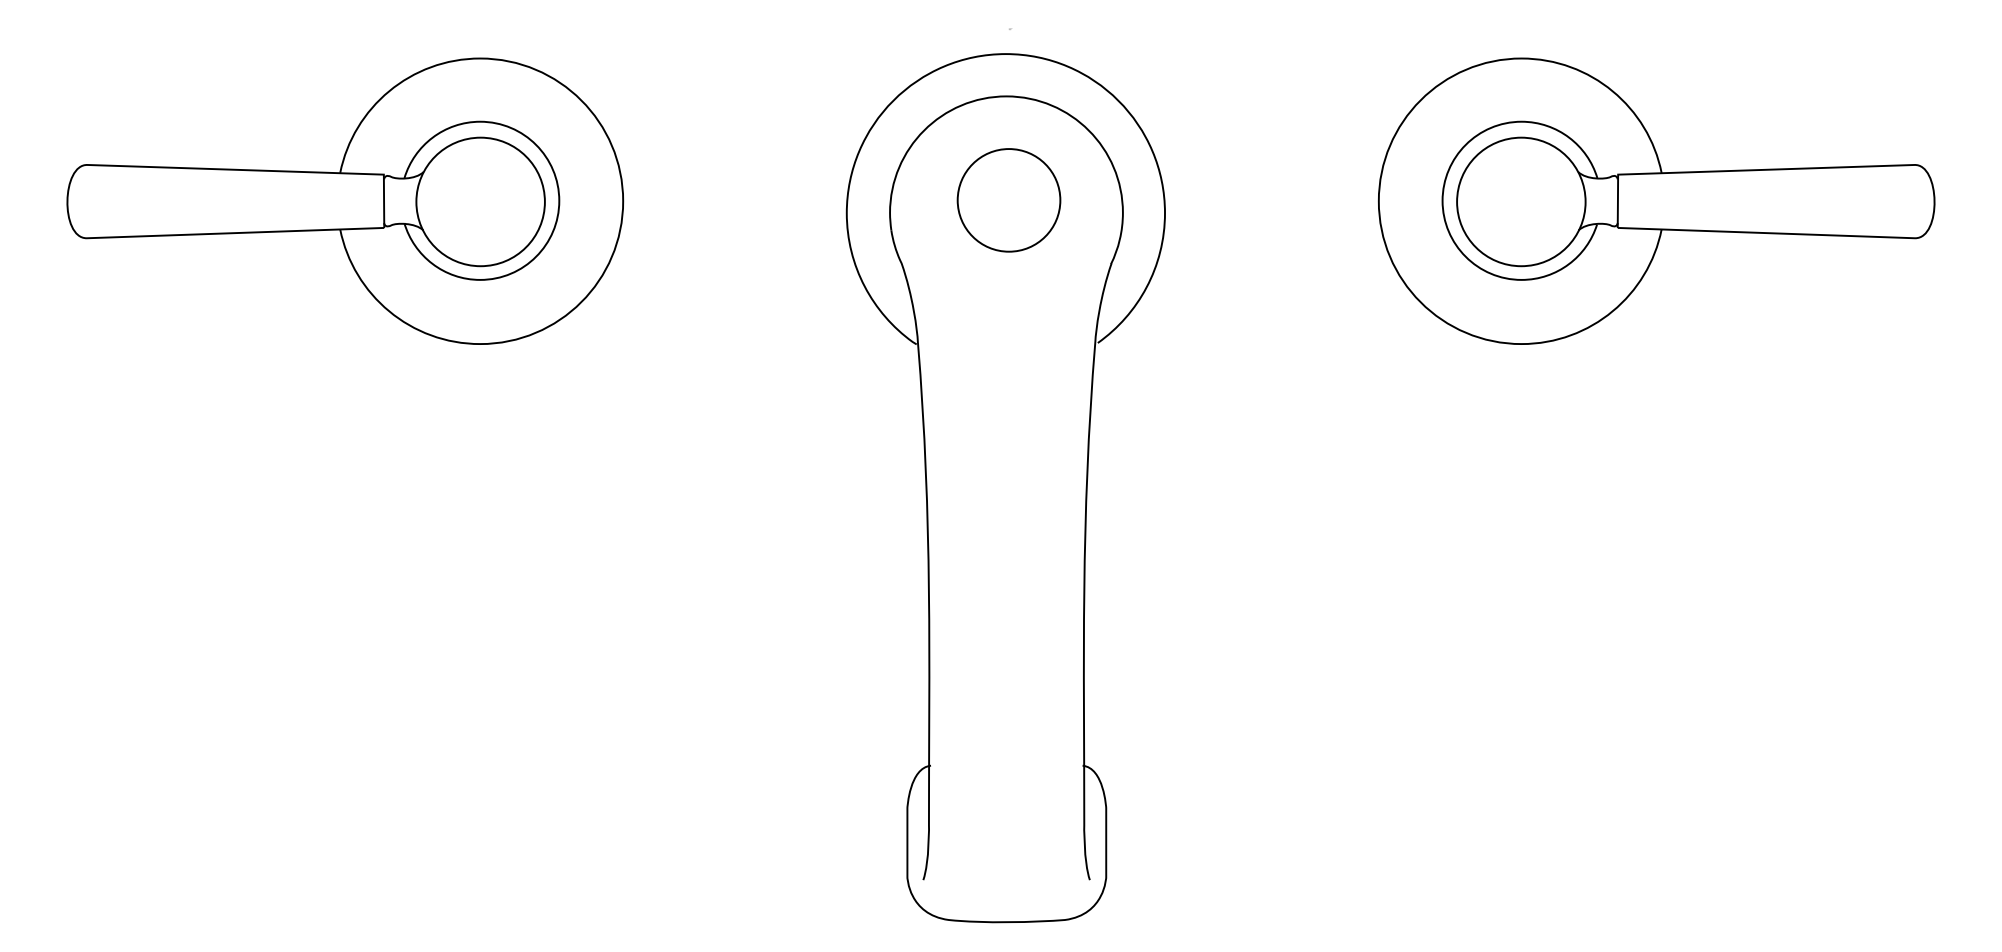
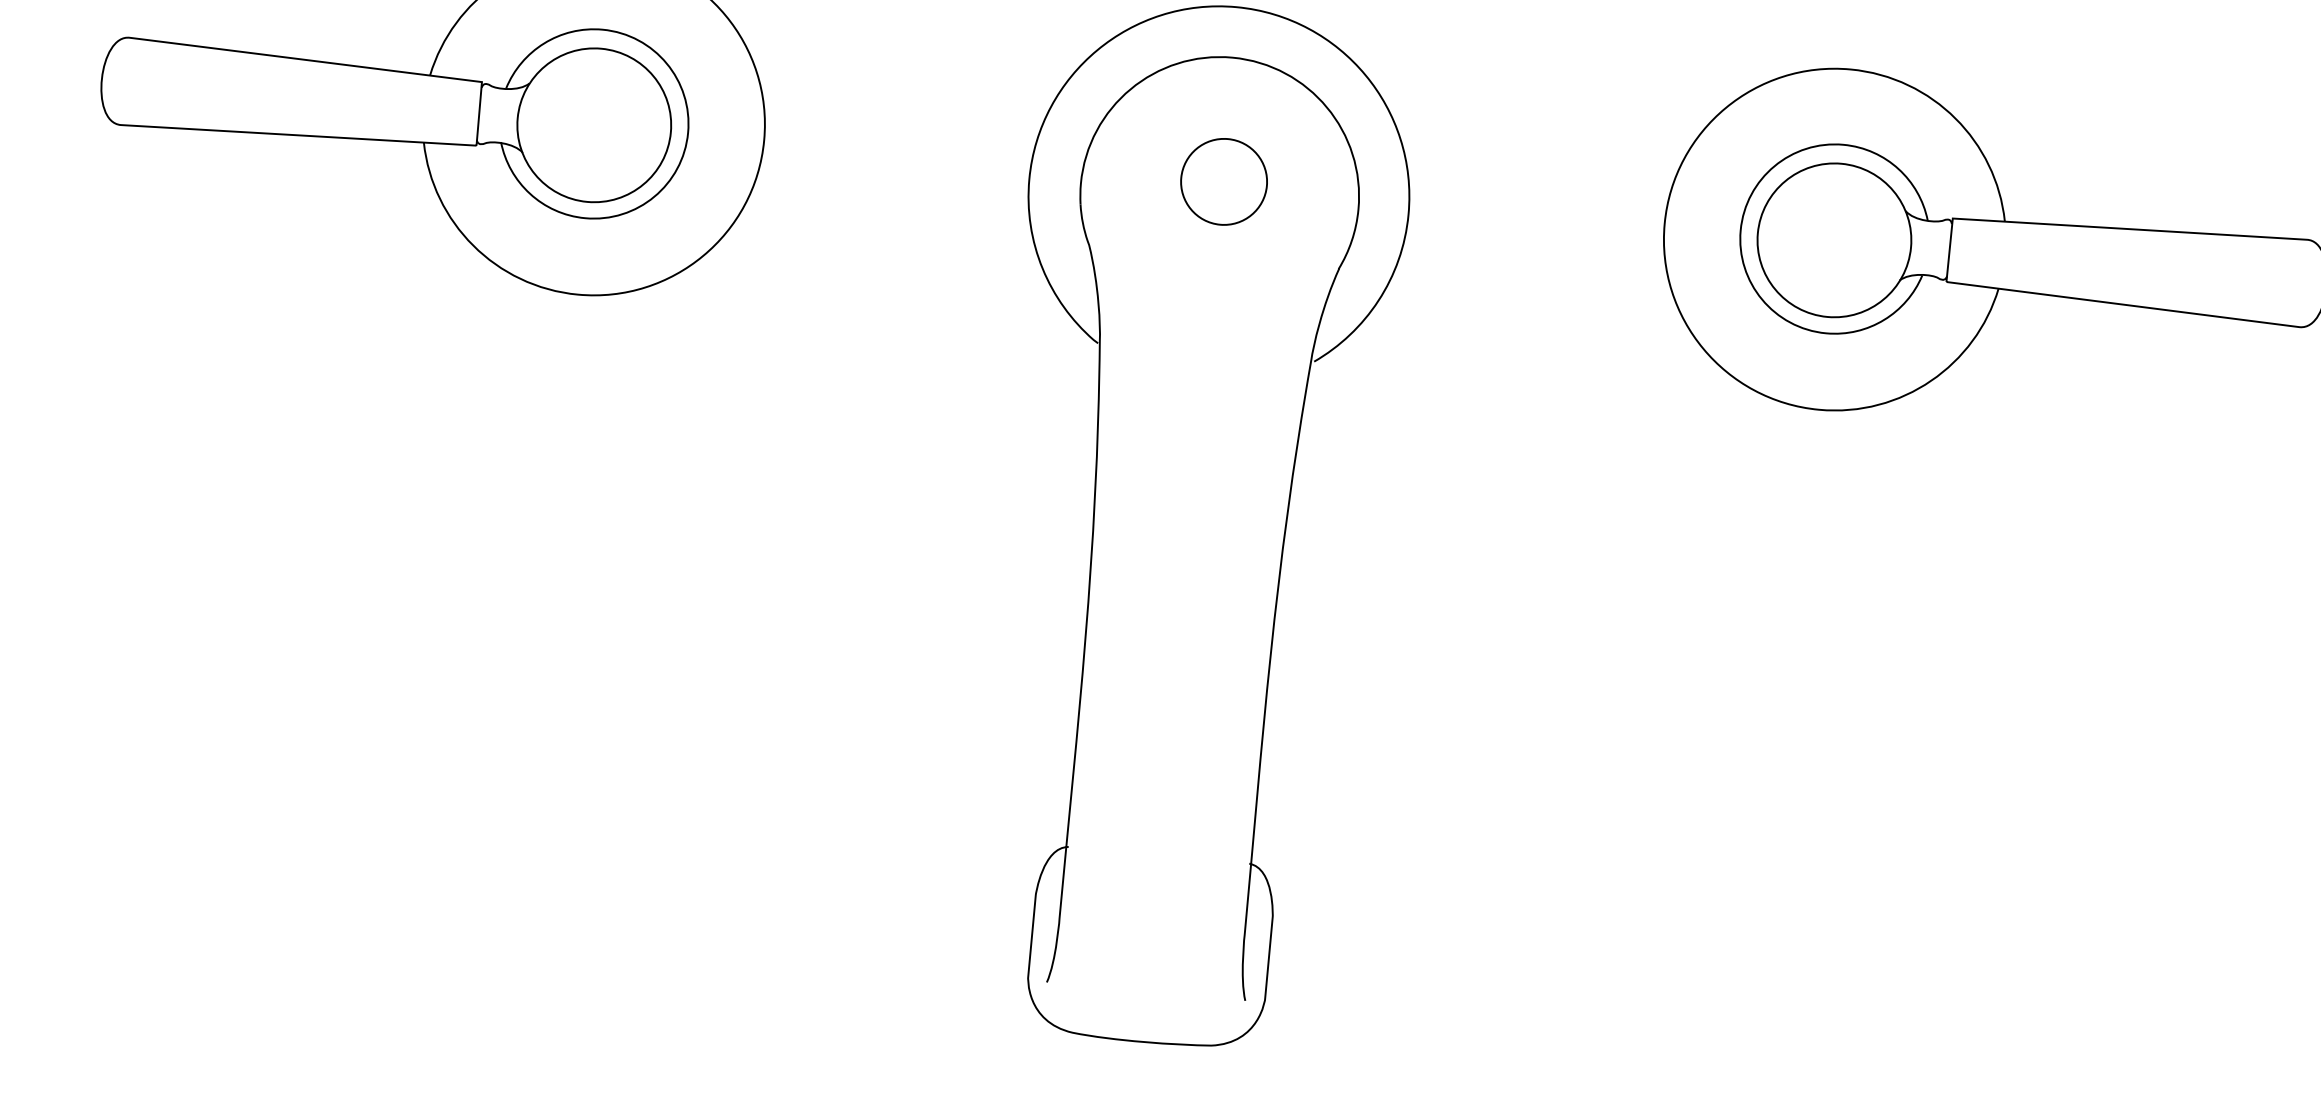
circle: (1008, 200) -> (1223, 181), size x0.7

